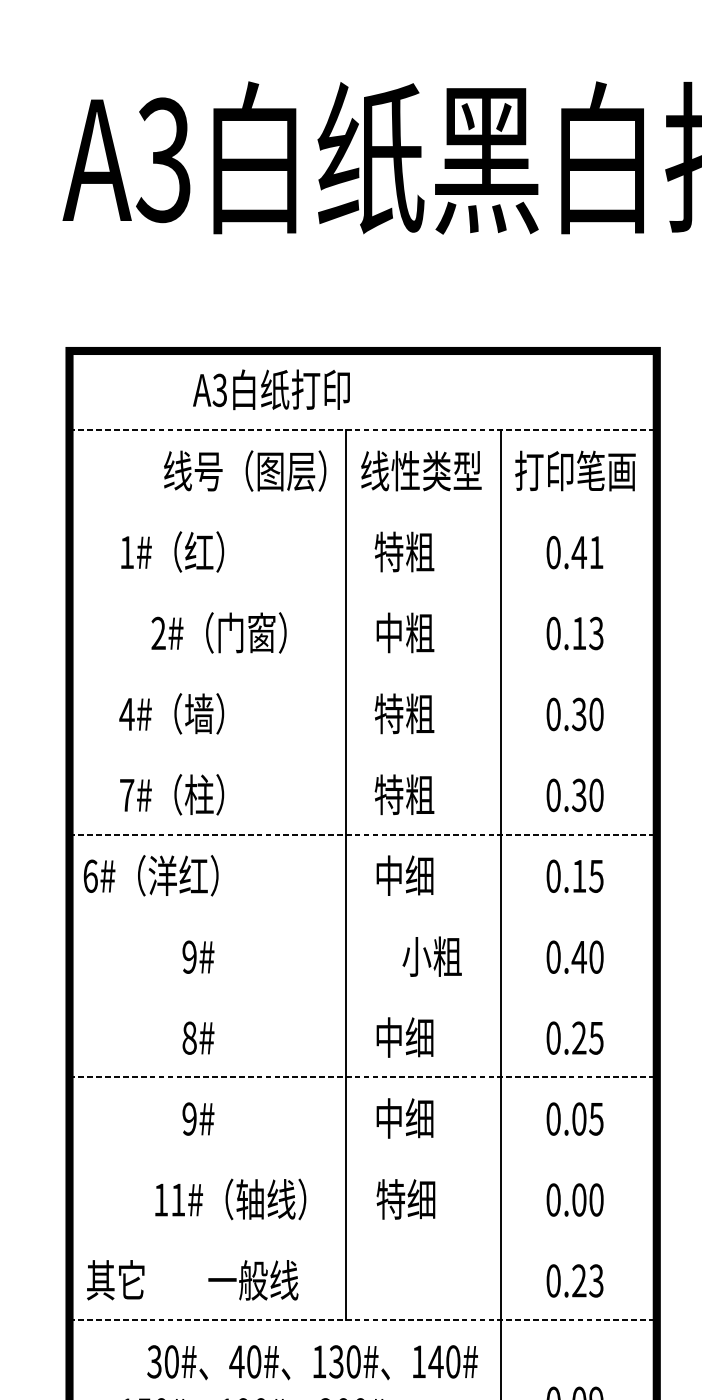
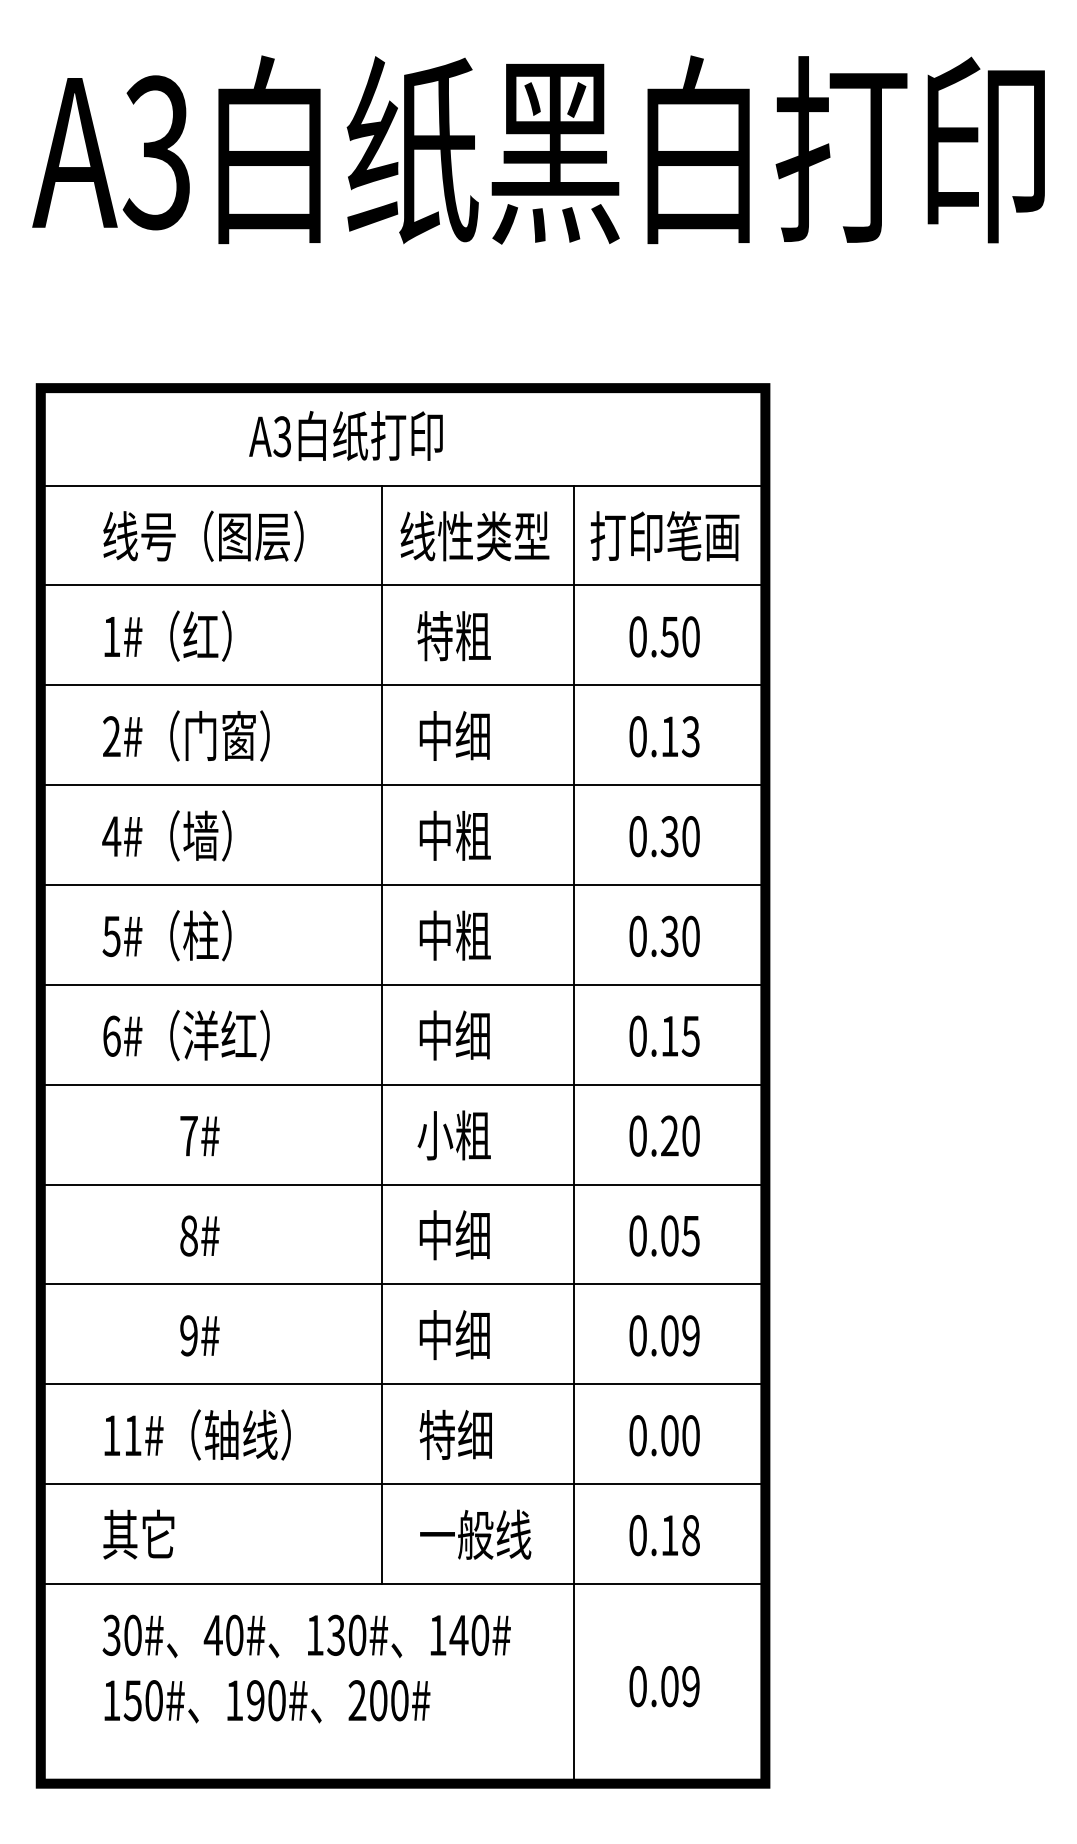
text: (271, 390) -> (345, 436), moved
line: (363, 429) -> (403, 485), dashed -> solid
text: (245, 470) -> (203, 535), moved
line: (362, 510) -> (402, 585), added
text: (587, 552) -> (679, 636), 0.41 -> 0.50
line: (362, 592) -> (402, 685), added
text: (219, 632) -> (186, 735), moved
text: (419, 632) -> (472, 735), 中粗 -> 中细
line: (362, 673) -> (402, 785), added
text: (388, 713) -> (434, 835), 特粗 -> 中粗
line: (362, 754) -> (402, 885), added
text: (388, 794) -> (434, 935), 特粗 -> 中粗
text: (126, 795) -> (111, 936), 7# -> 5#
line: (363, 834) -> (403, 984), dashed -> solid
text: (151, 875) -> (186, 1035), moved
line: (362, 915) -> (402, 1084), added
text: (189, 956) -> (188, 1135), 9# -> 7#
text: (431, 956) -> (453, 1135), moved
text: (579, 956) -> (669, 1135), 0.40 -> 0.20
line: (362, 996) -> (402, 1184), added
text: (579, 1037) -> (669, 1235), 0.25 -> 0.05
line: (363, 1077) -> (403, 1284), dashed -> solid
text: (596, 1118) -> (690, 1335), 0.05 -> 0.09
line: (362, 1158) -> (402, 1384), added
text: (230, 1199) -> (197, 1434), moved
line: (362, 1239) -> (402, 1484), added
text: (115, 1280) -> (138, 1534), moved
text: (253, 1280) -> (475, 1534), moved
text: (587, 1280) -> (680, 1535), 0.23 -> 0.18
line: (363, 1319) -> (403, 1583), dashed -> solid
text: (312, 1362) -> (306, 1636), moved

